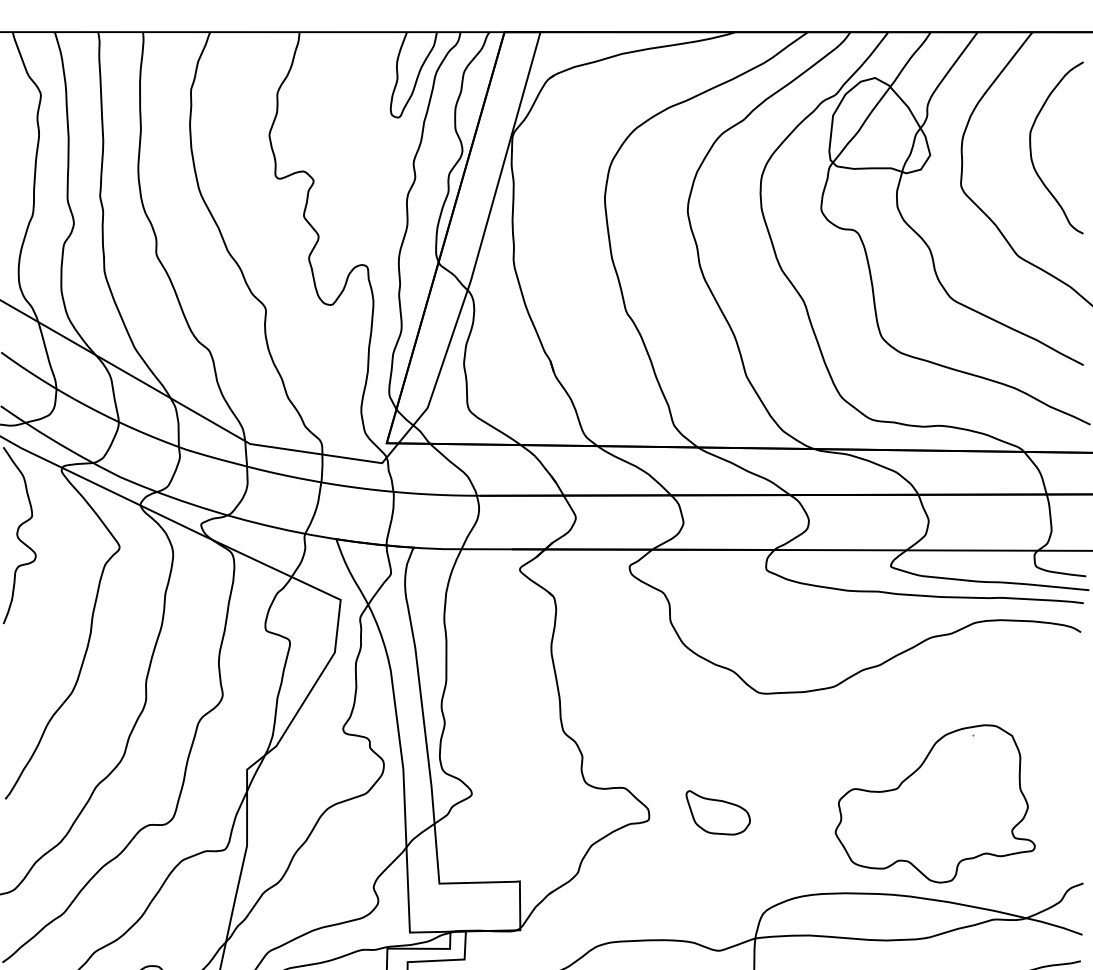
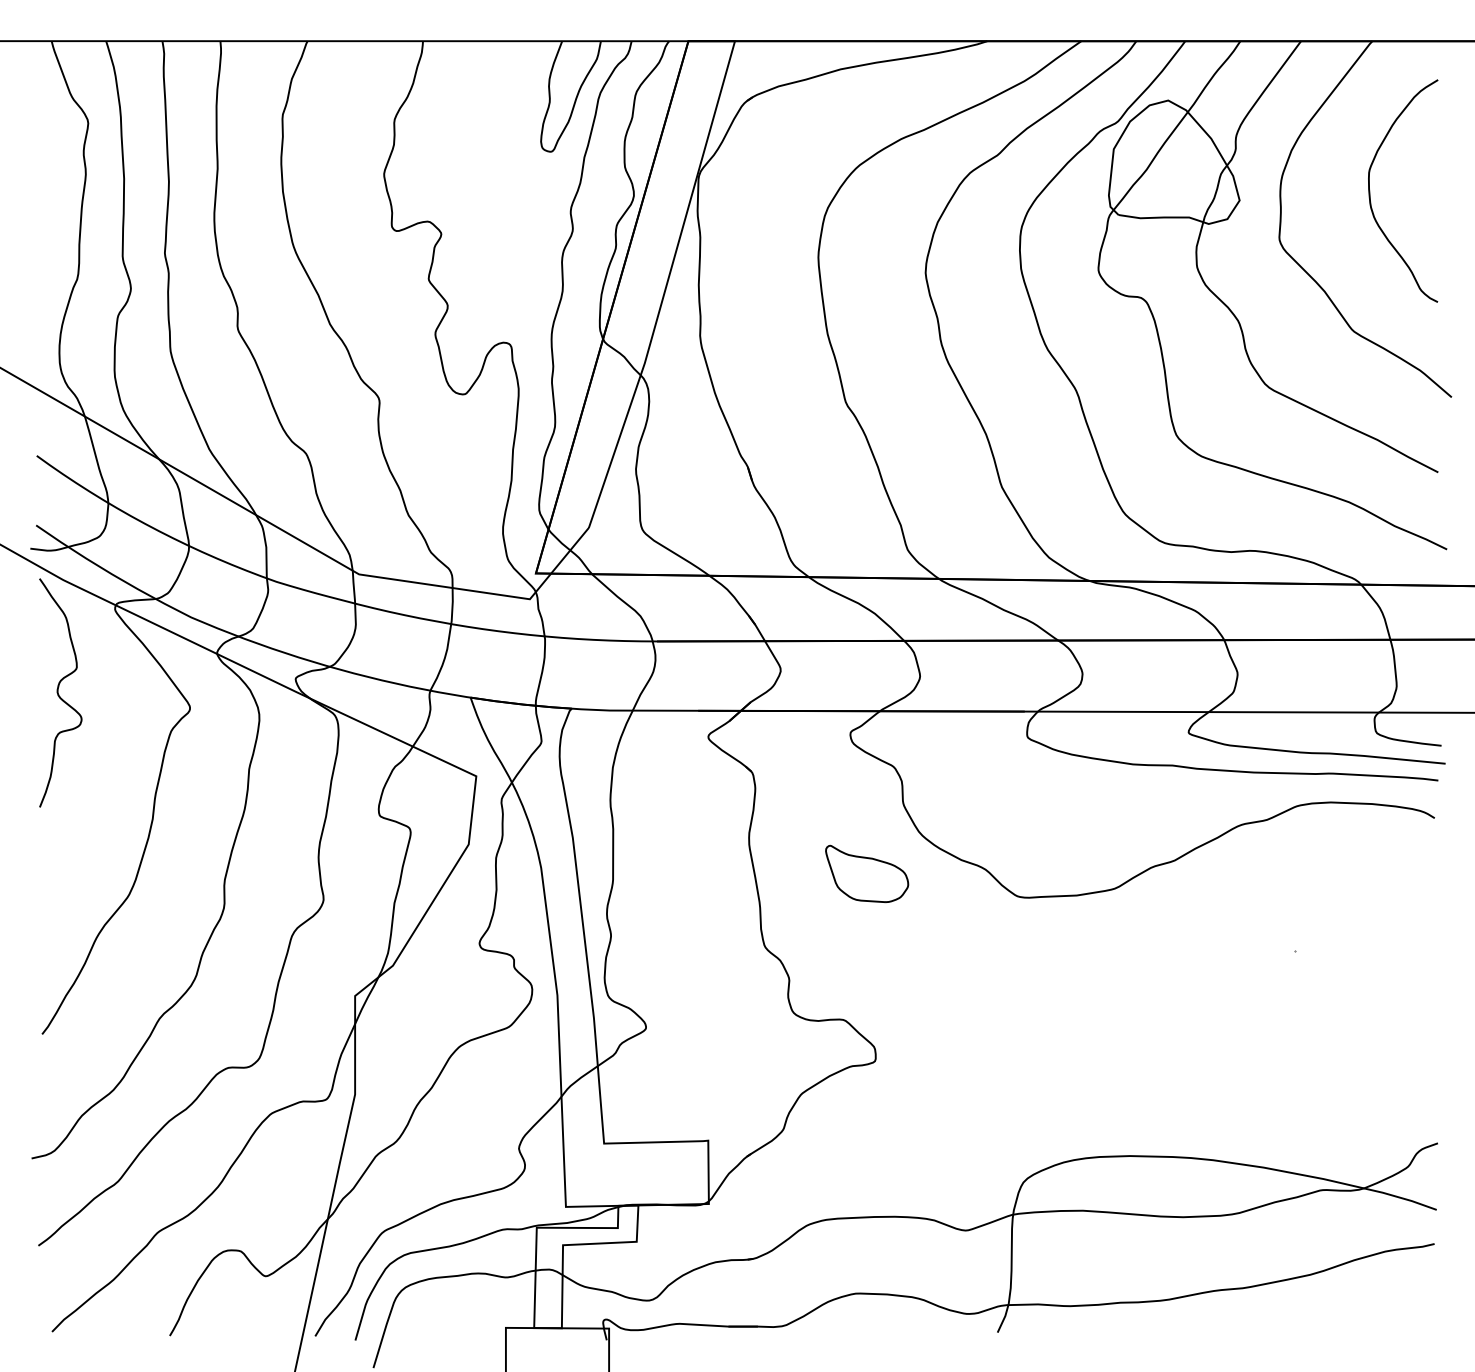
part: (934, 804) -> (1245, 1040), removed
part: (718, 812) -> (867, 873), moved

